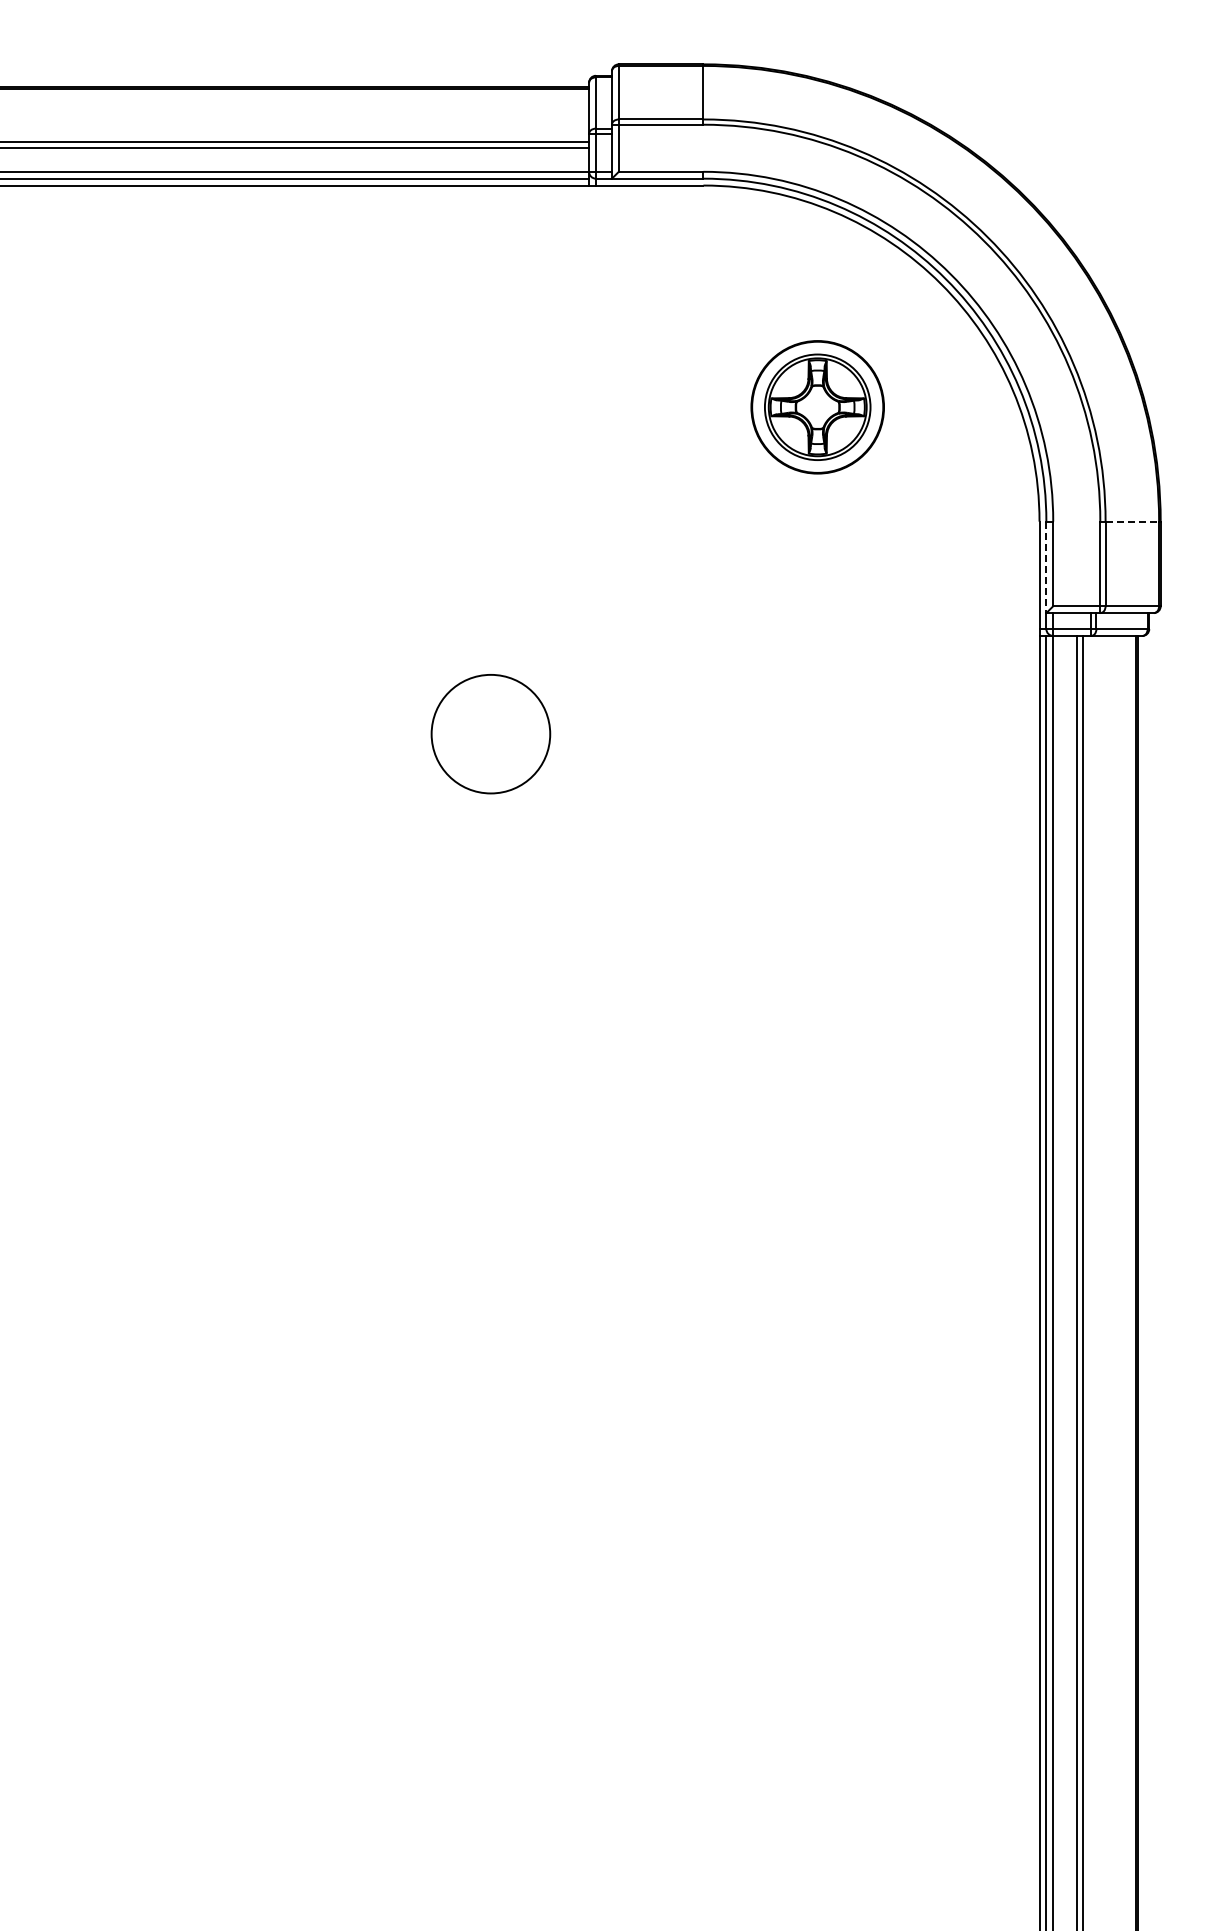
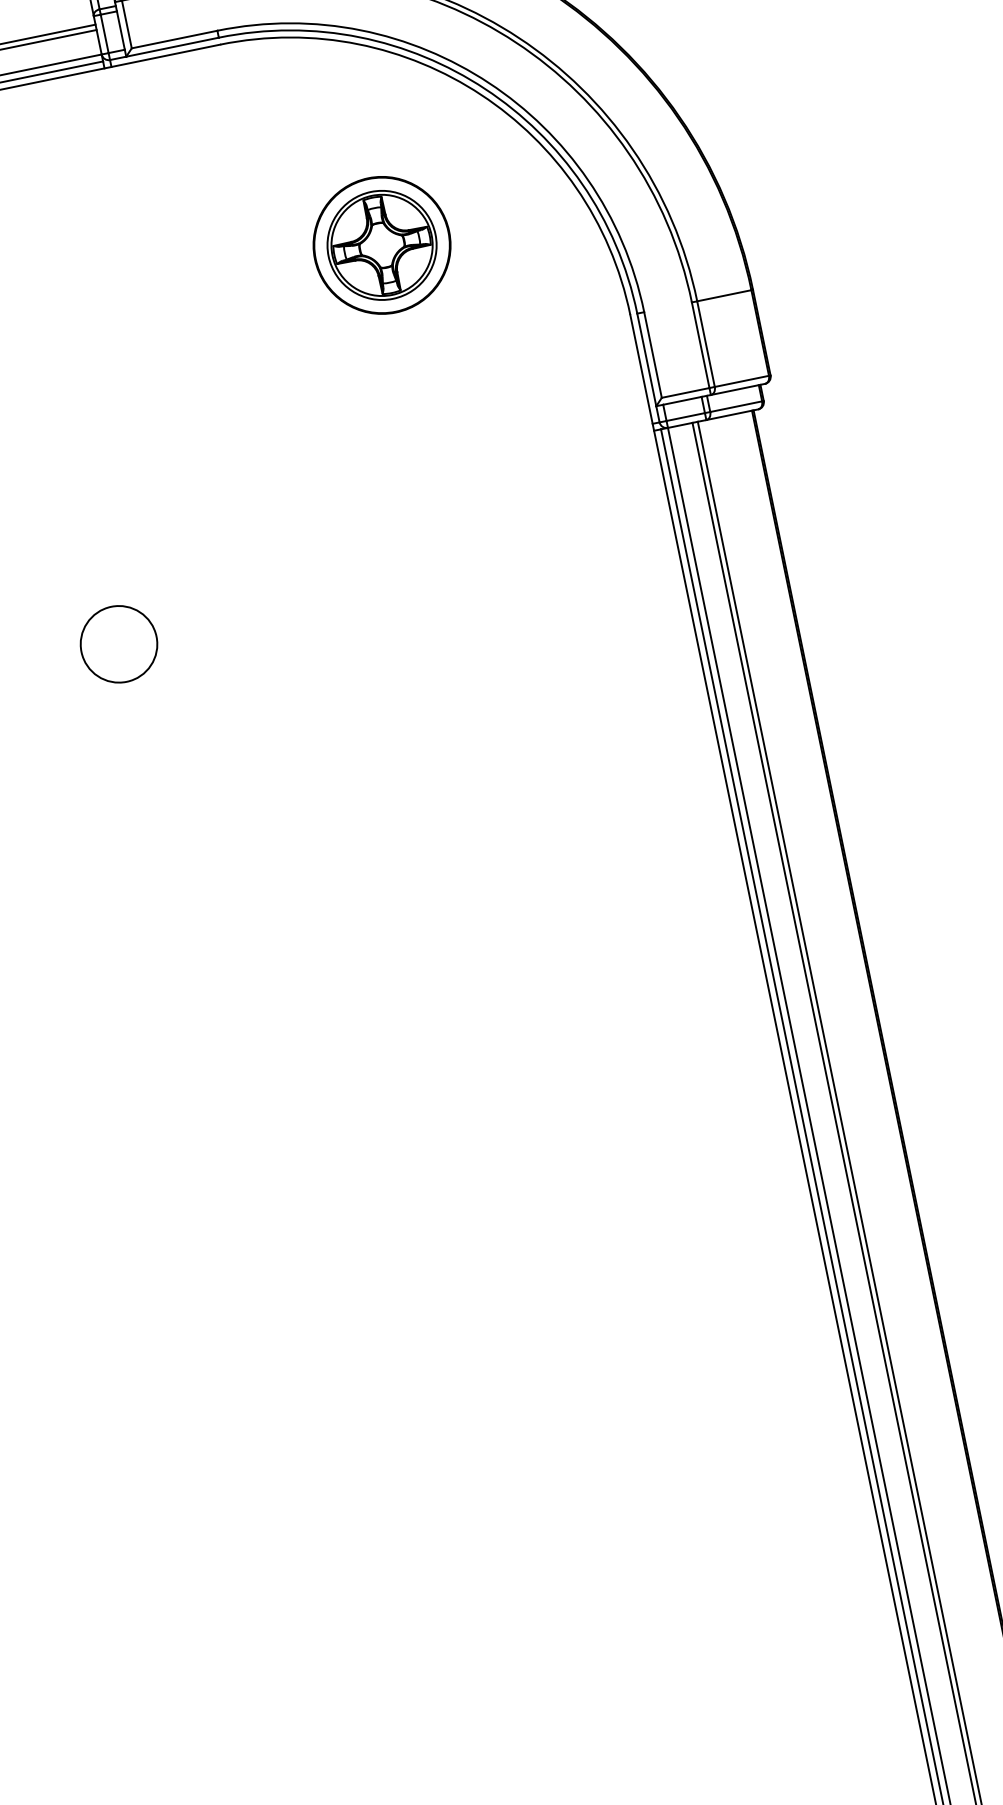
line: (1132, 521) -> (724, 295), dashed -> solid
line: (1046, 567) -> (646, 360), dashed -> solid
circle: (490, 734) -> (118, 644), size x0.62

